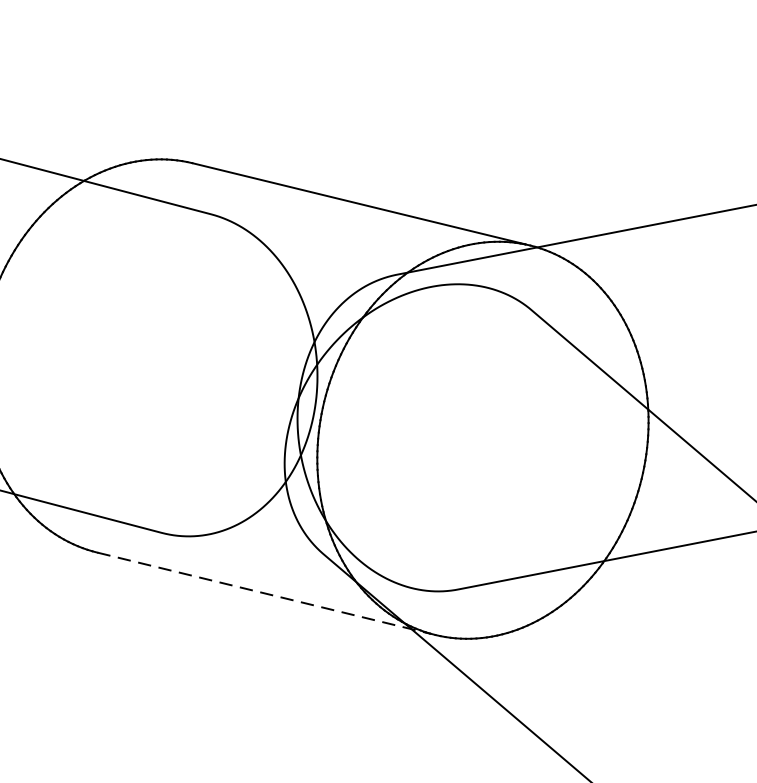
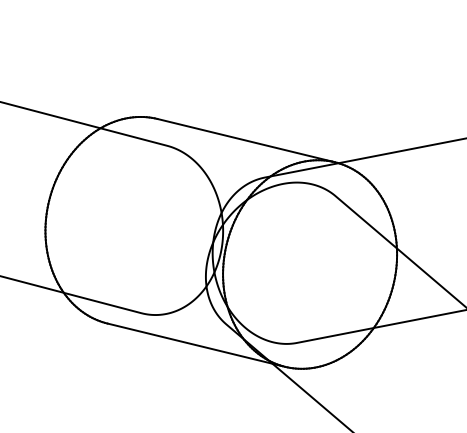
line: (264, 594) -> (195, 345), dashed -> solid

